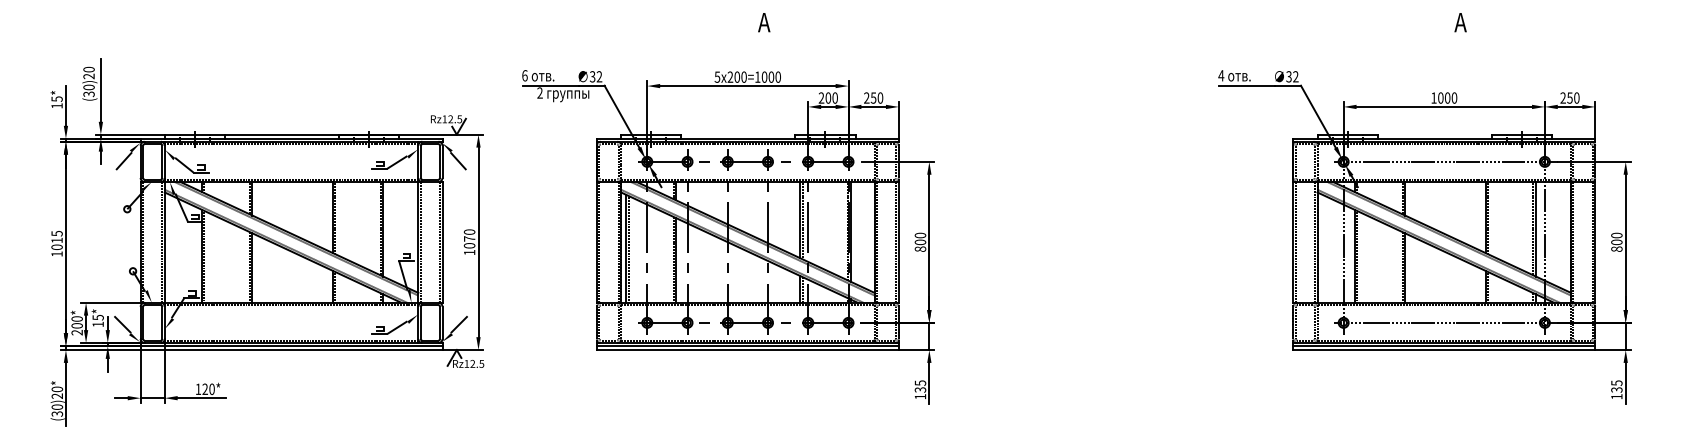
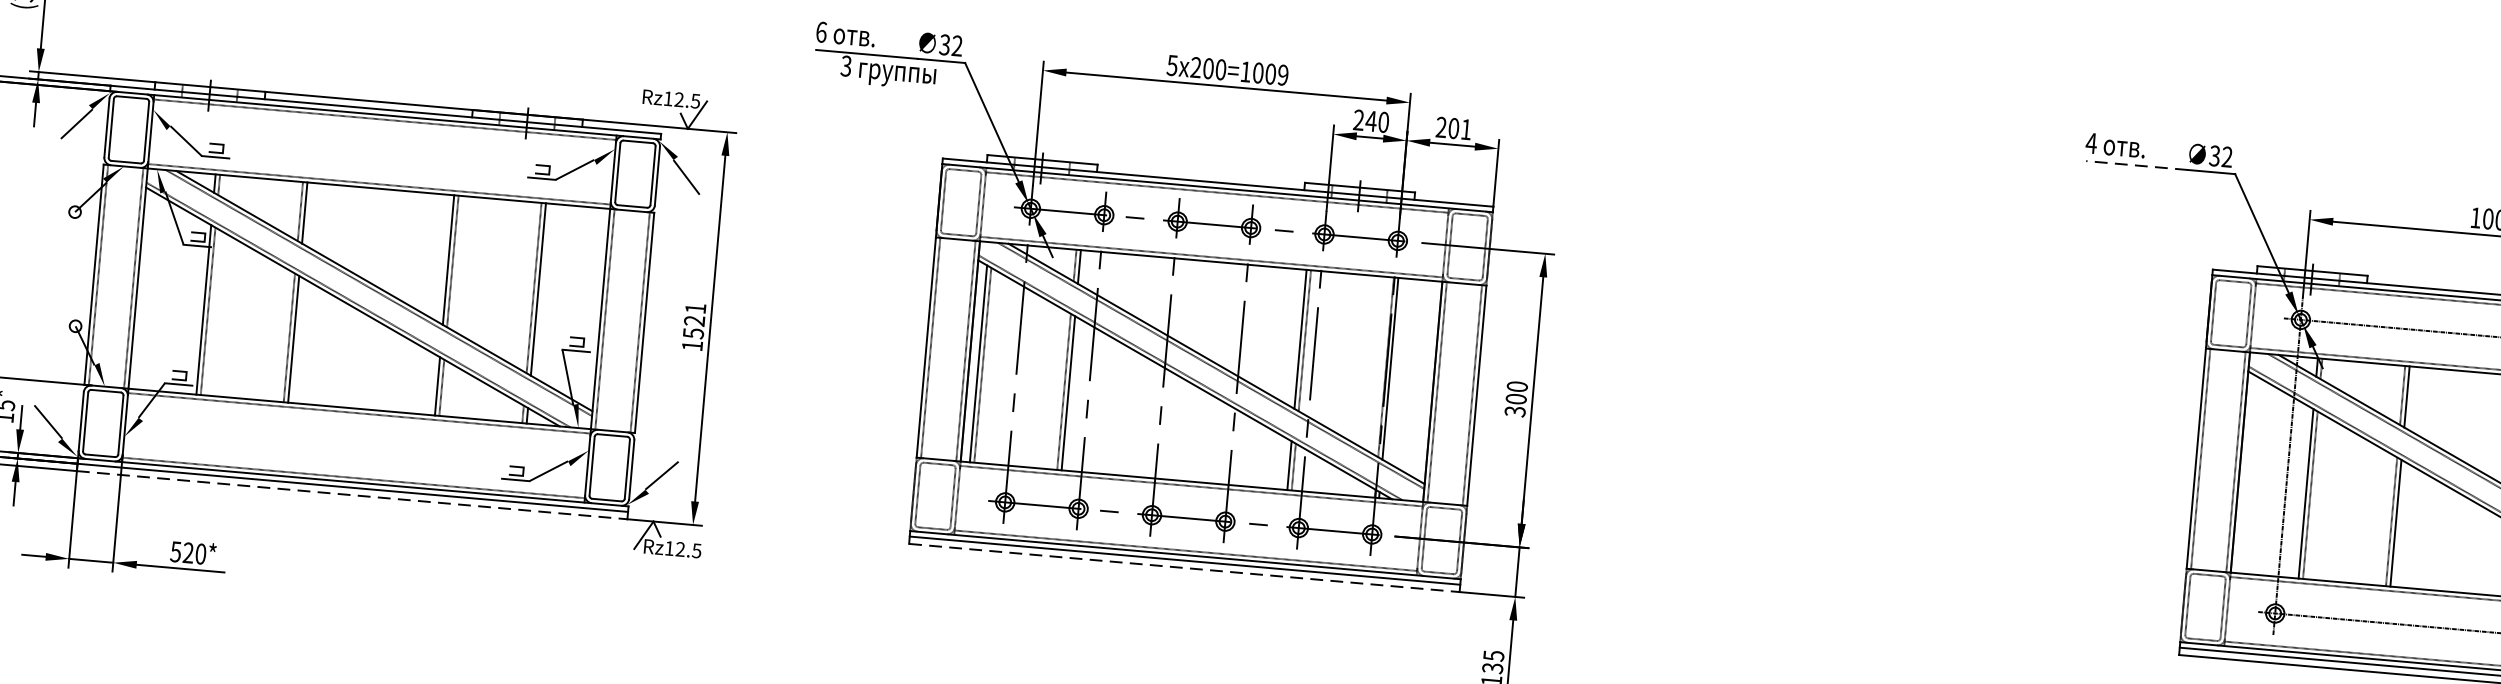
text: (777, 76) -> (1282, 73), 5x200=1000 -> 5x200=1009
line: (1247, 85) -> (2137, 165), solid -> dashed
text: (539, 93) -> (845, 66), 2 -> 3
text: (828, 97) -> (1371, 120), 200 -> 240
text: (876, 97) -> (1459, 127), 250 -> 201
text: (469, 238) -> (694, 320), 1070 -> 1521
text: (920, 248) -> (1515, 410), 800 -> 300
line: (291, 350) -> (351, 496), solid -> dashed
line: (747, 350) -> (1183, 568), solid -> dashed
text: (198, 389) -> (176, 552), 120* -> 520*

